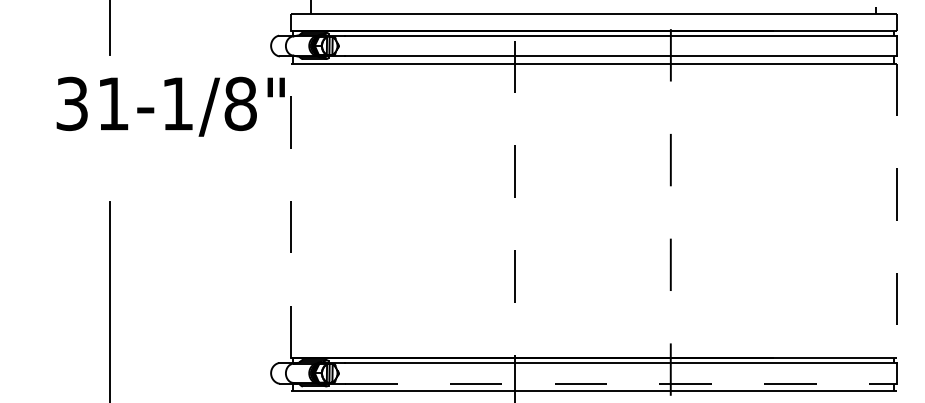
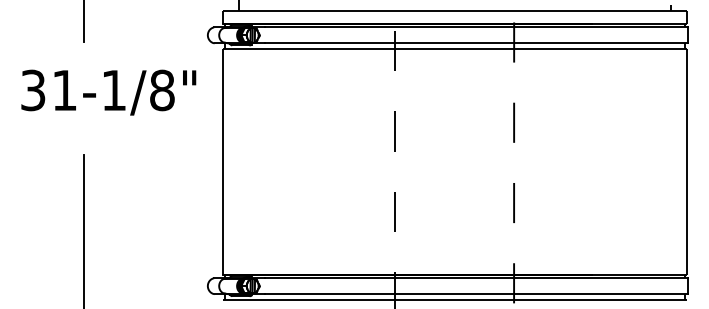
text: (170, 106) -> (108, 92), moved
line: (290, 210) -> (222, 161), dashed -> solid
line: (896, 211) -> (687, 162), dashed -> solid
line: (621, 383) -> (476, 293), dashed -> solid

